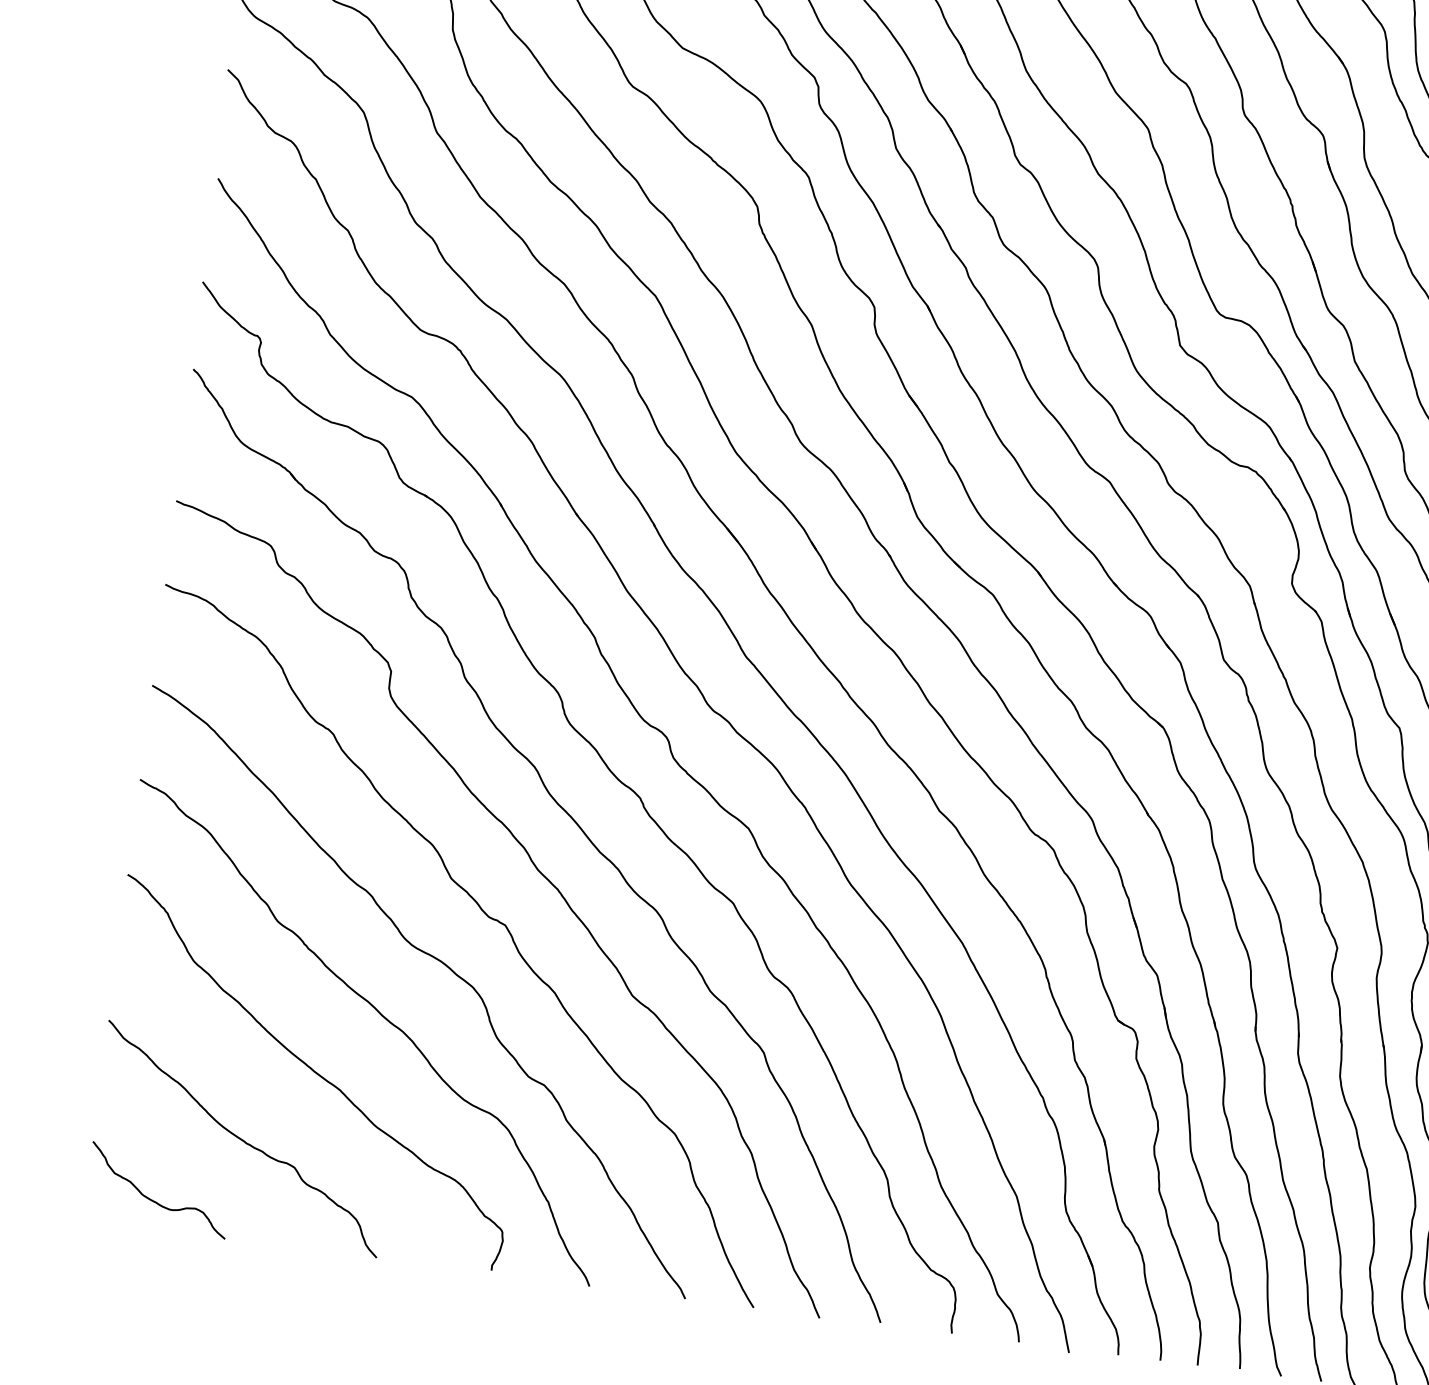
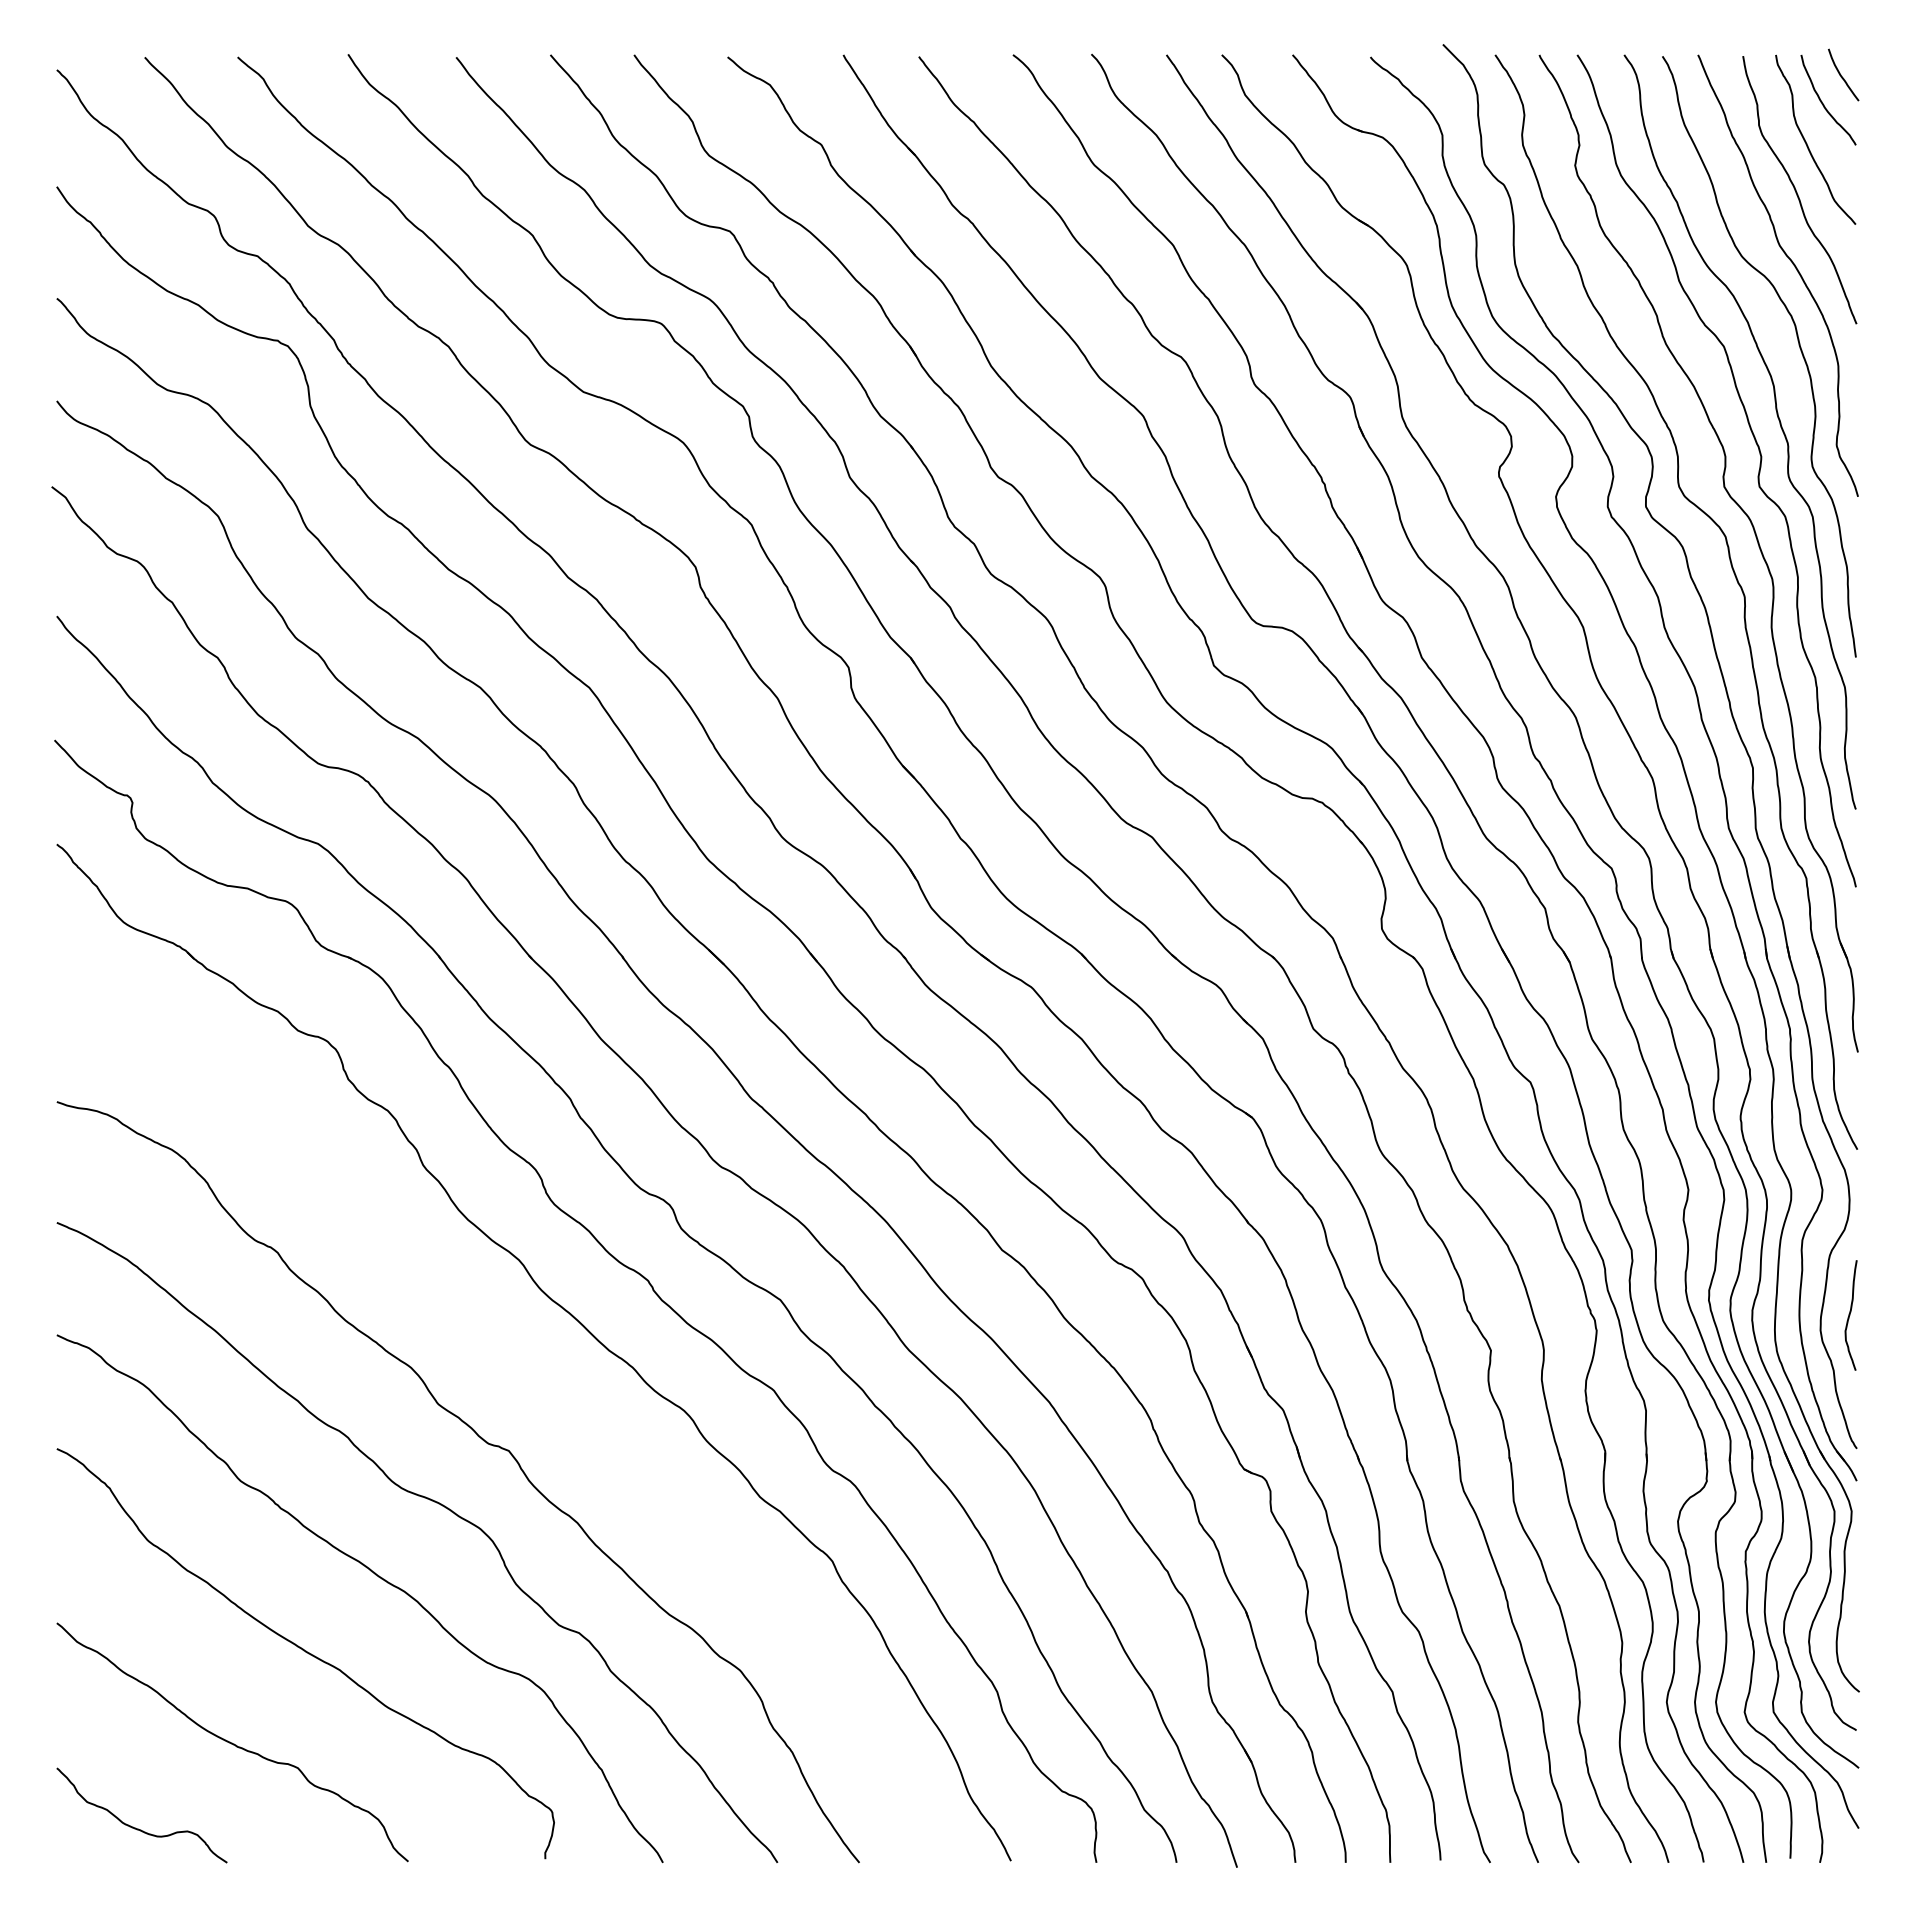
curve: (539, 873) -> (541, 1384), removed

